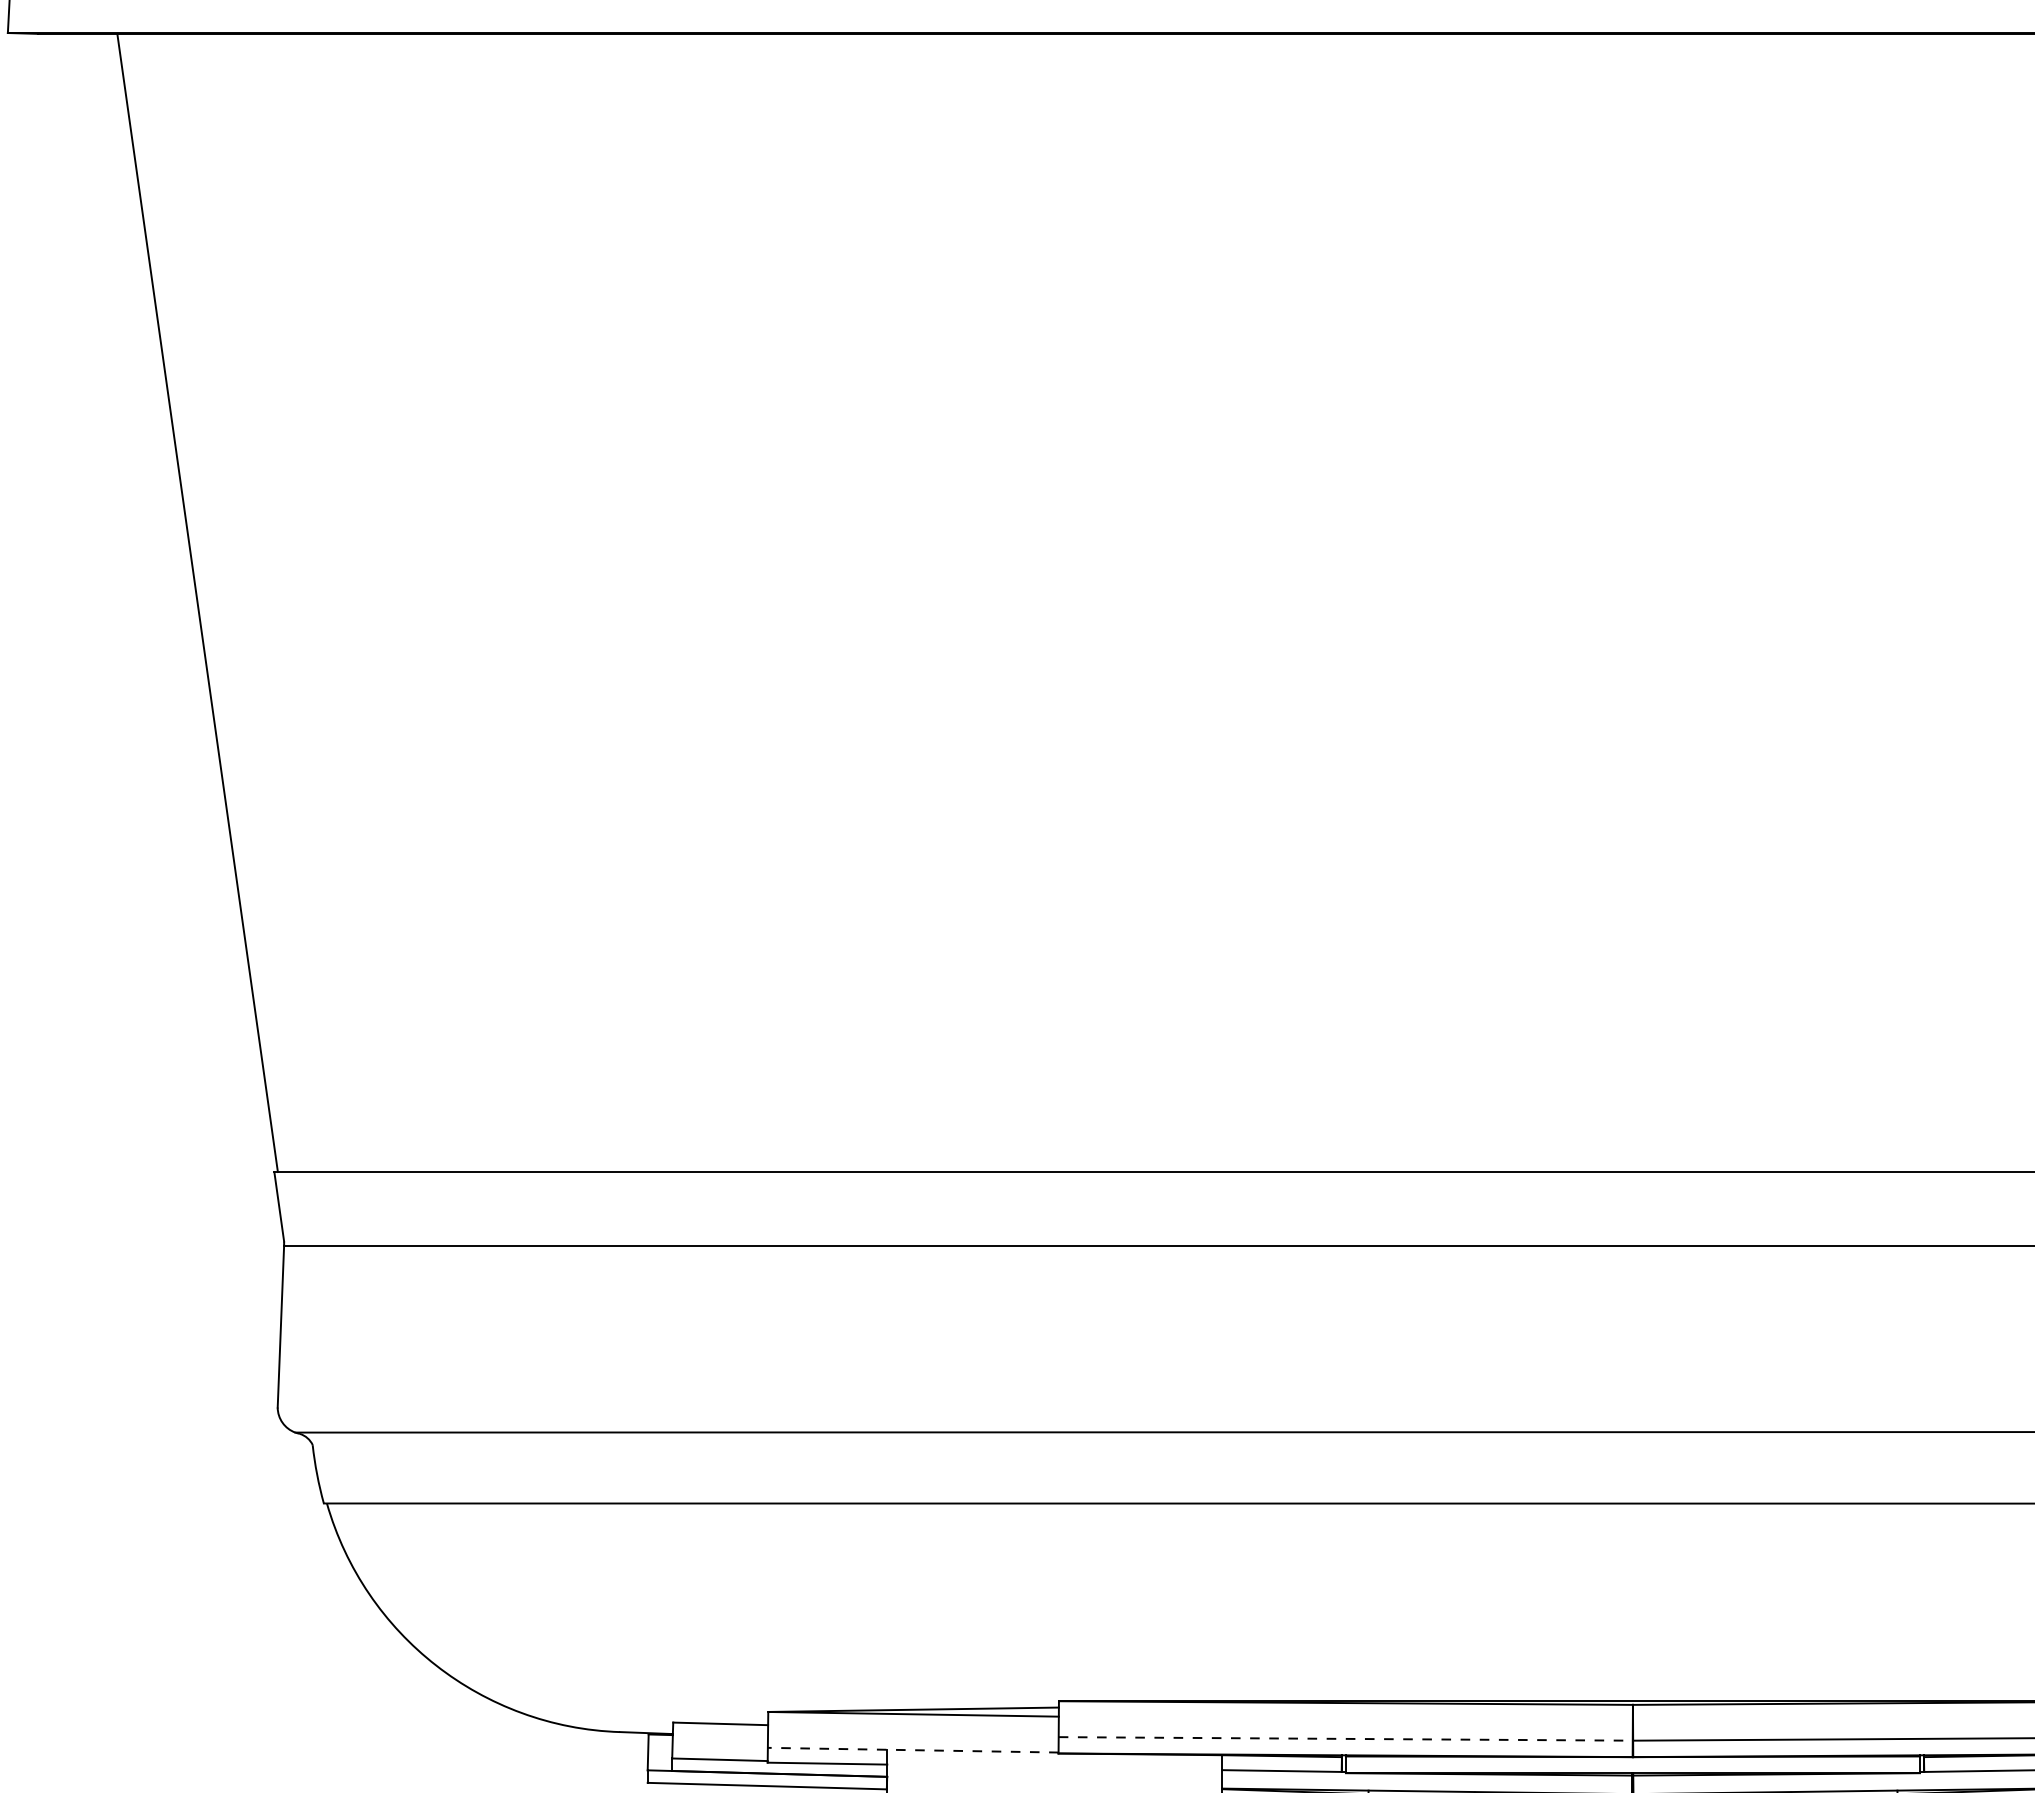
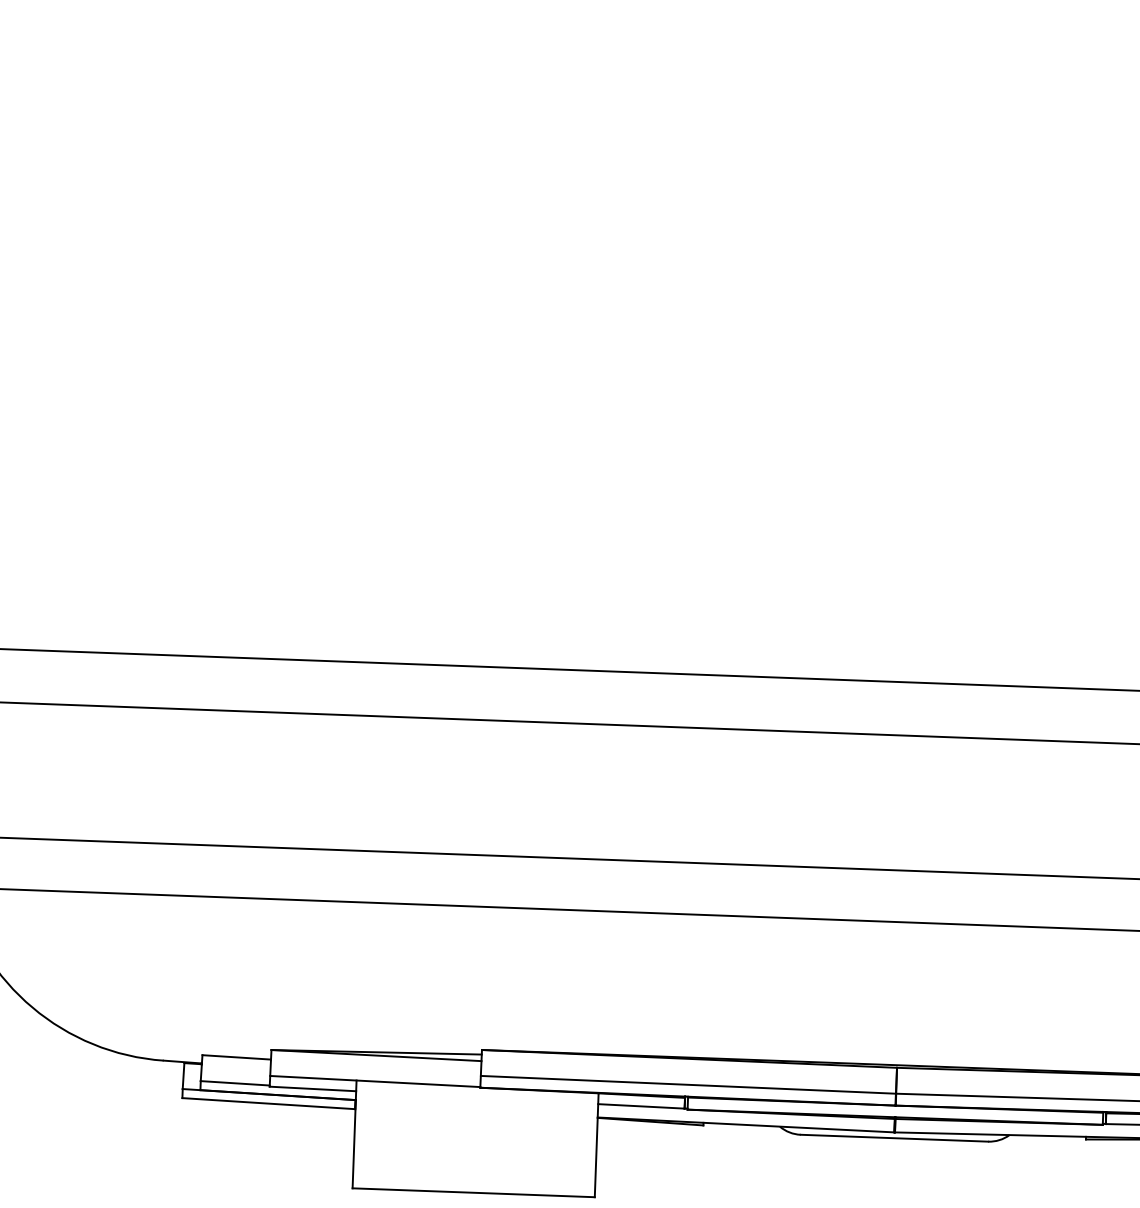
line: (1346, 1738) -> (688, 1084), dashed -> solid
line: (912, 1750) -> (374, 1081), dashed -> solid

